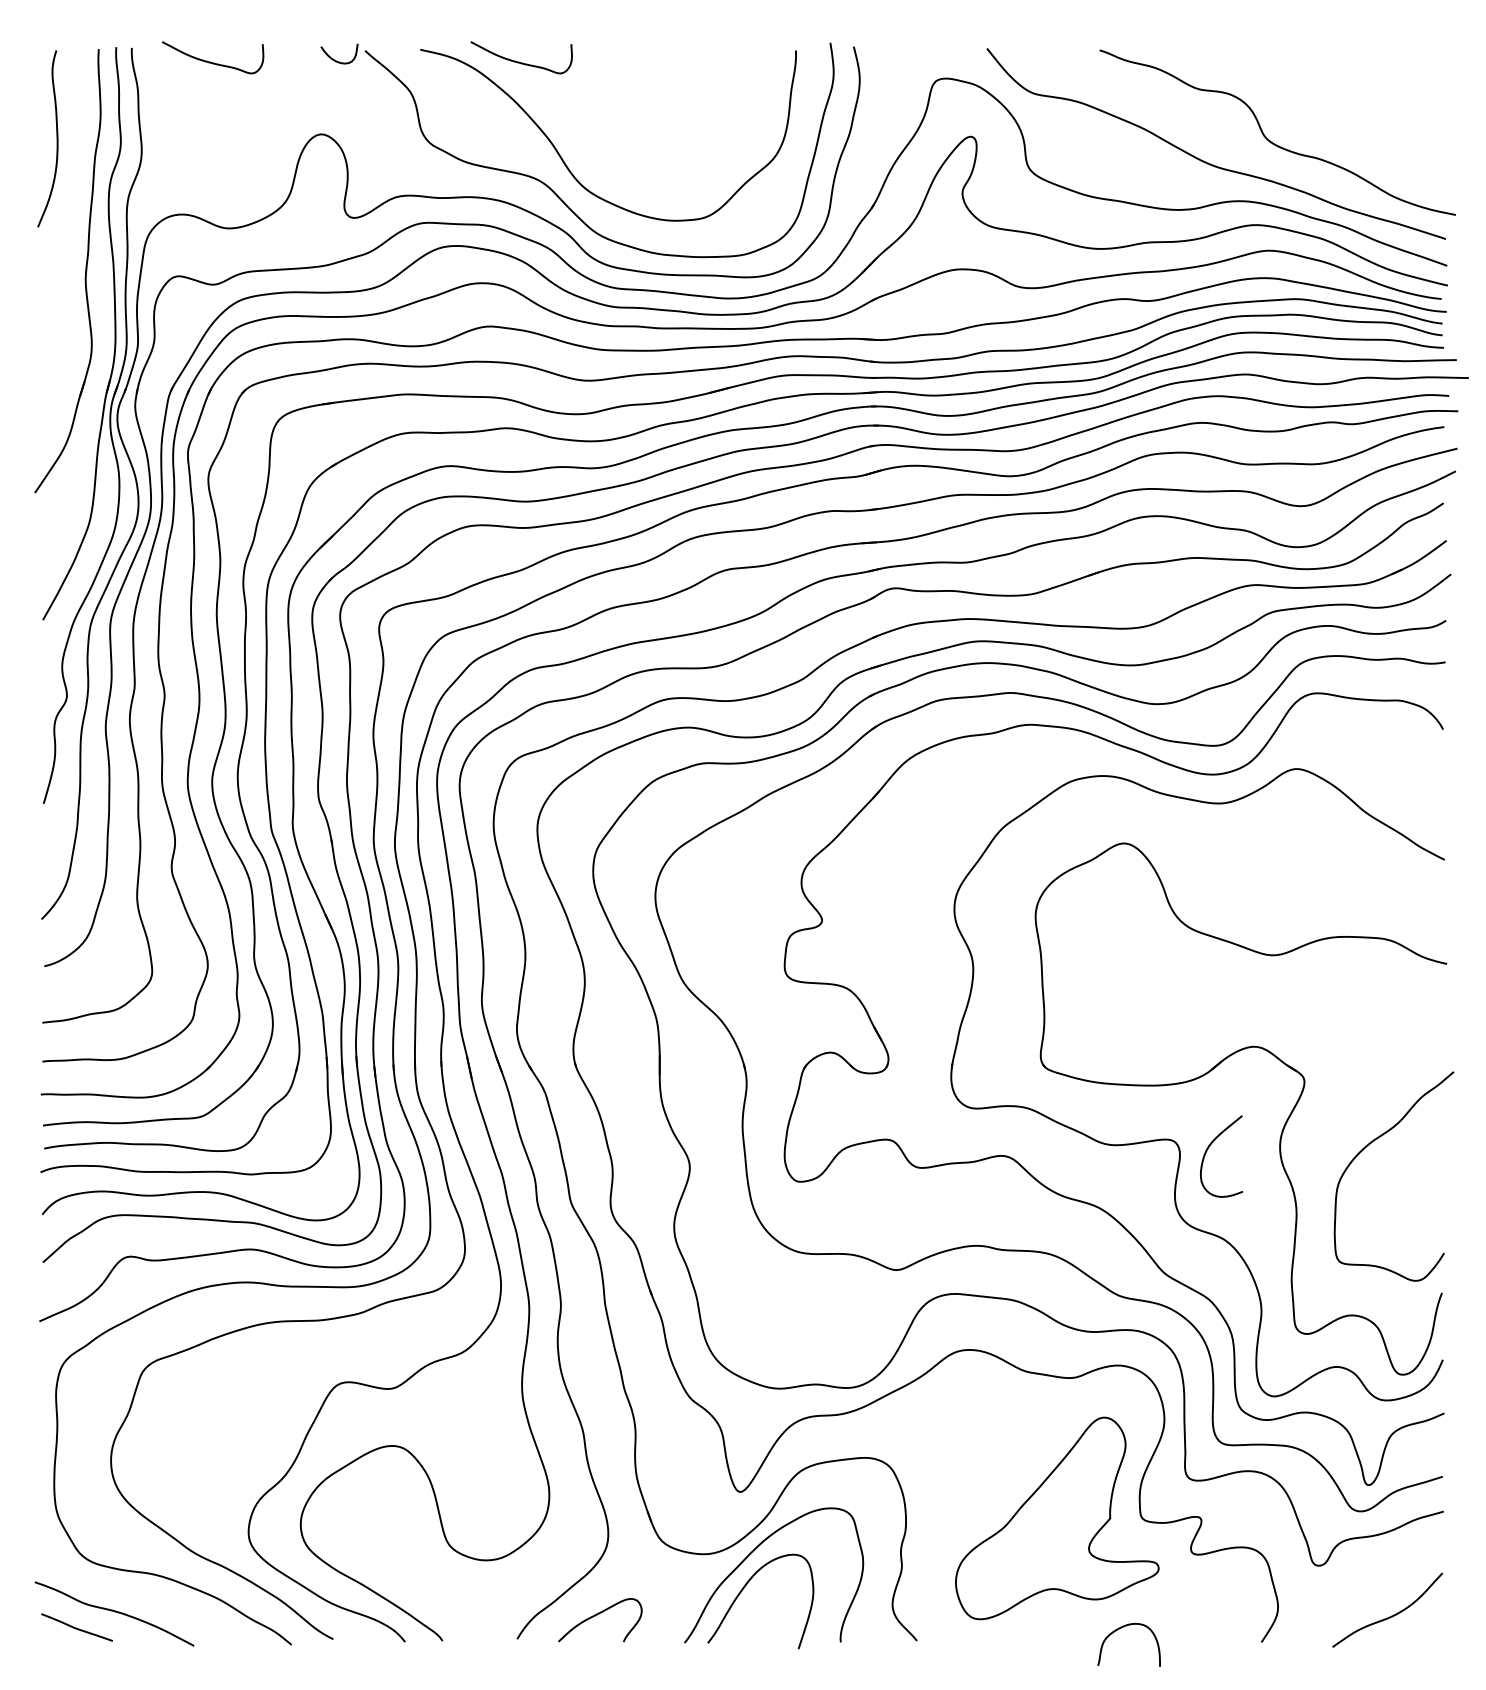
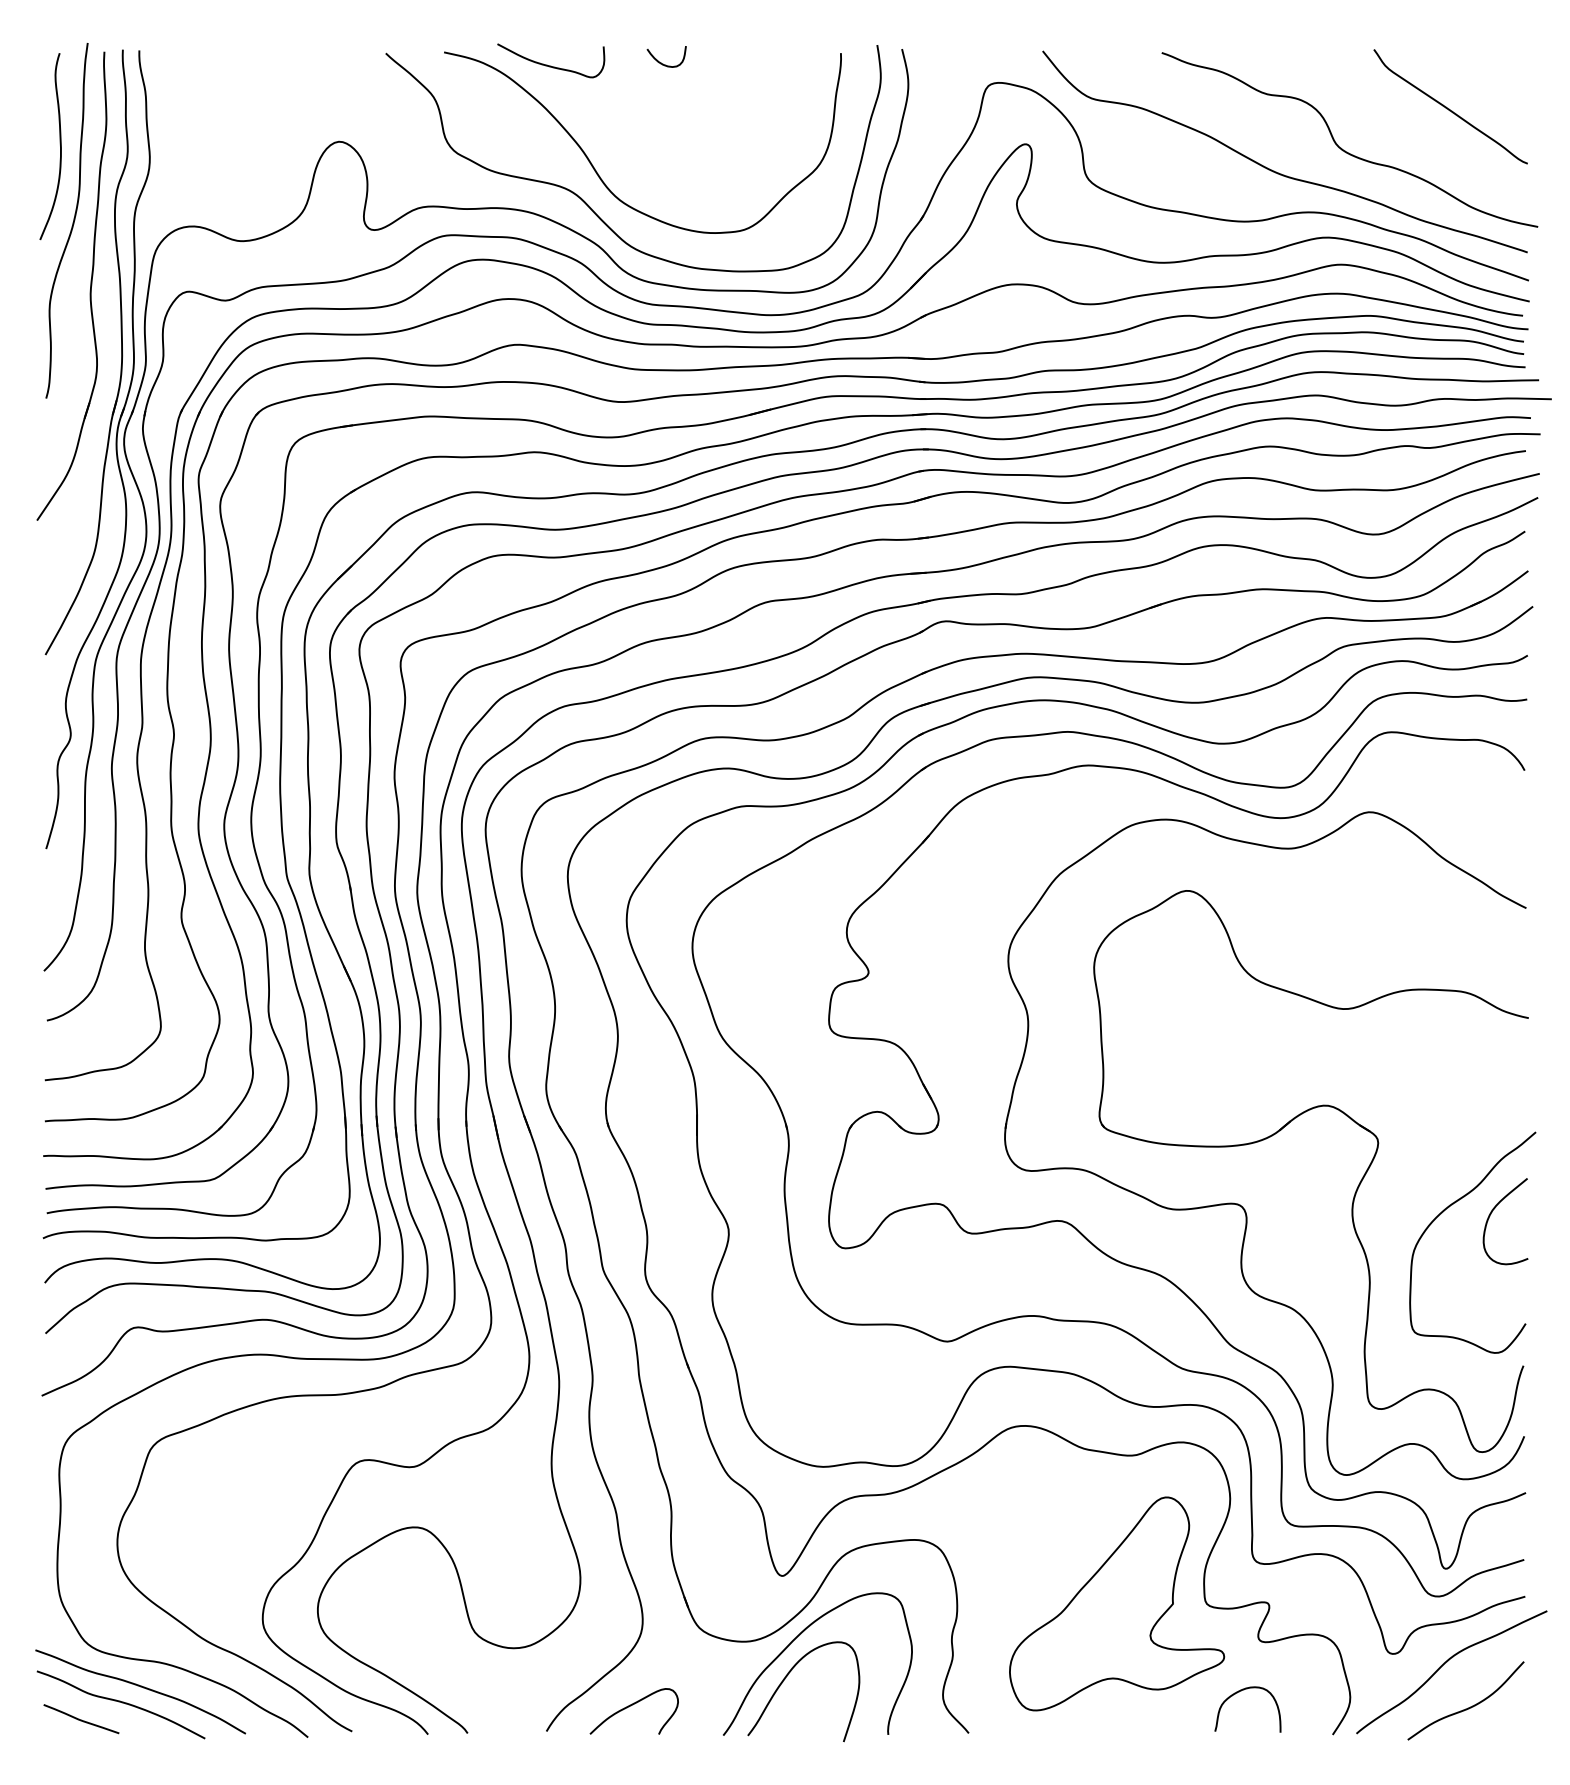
curve: (336, 60) -> (663, 63), moved
curve: (213, 62) -> (225, 65), removed
curve: (1372, 102) -> (1449, 108), added
curve: (68, 210) -> (72, 222), added
curve: (1208, 1149) -> (1491, 1214), moved
curve: (1367, 1575) -> (1444, 1664), added
curve: (132, 1597) -> (140, 1687), added
curve: (1121, 1628) -> (1239, 1692), moved

